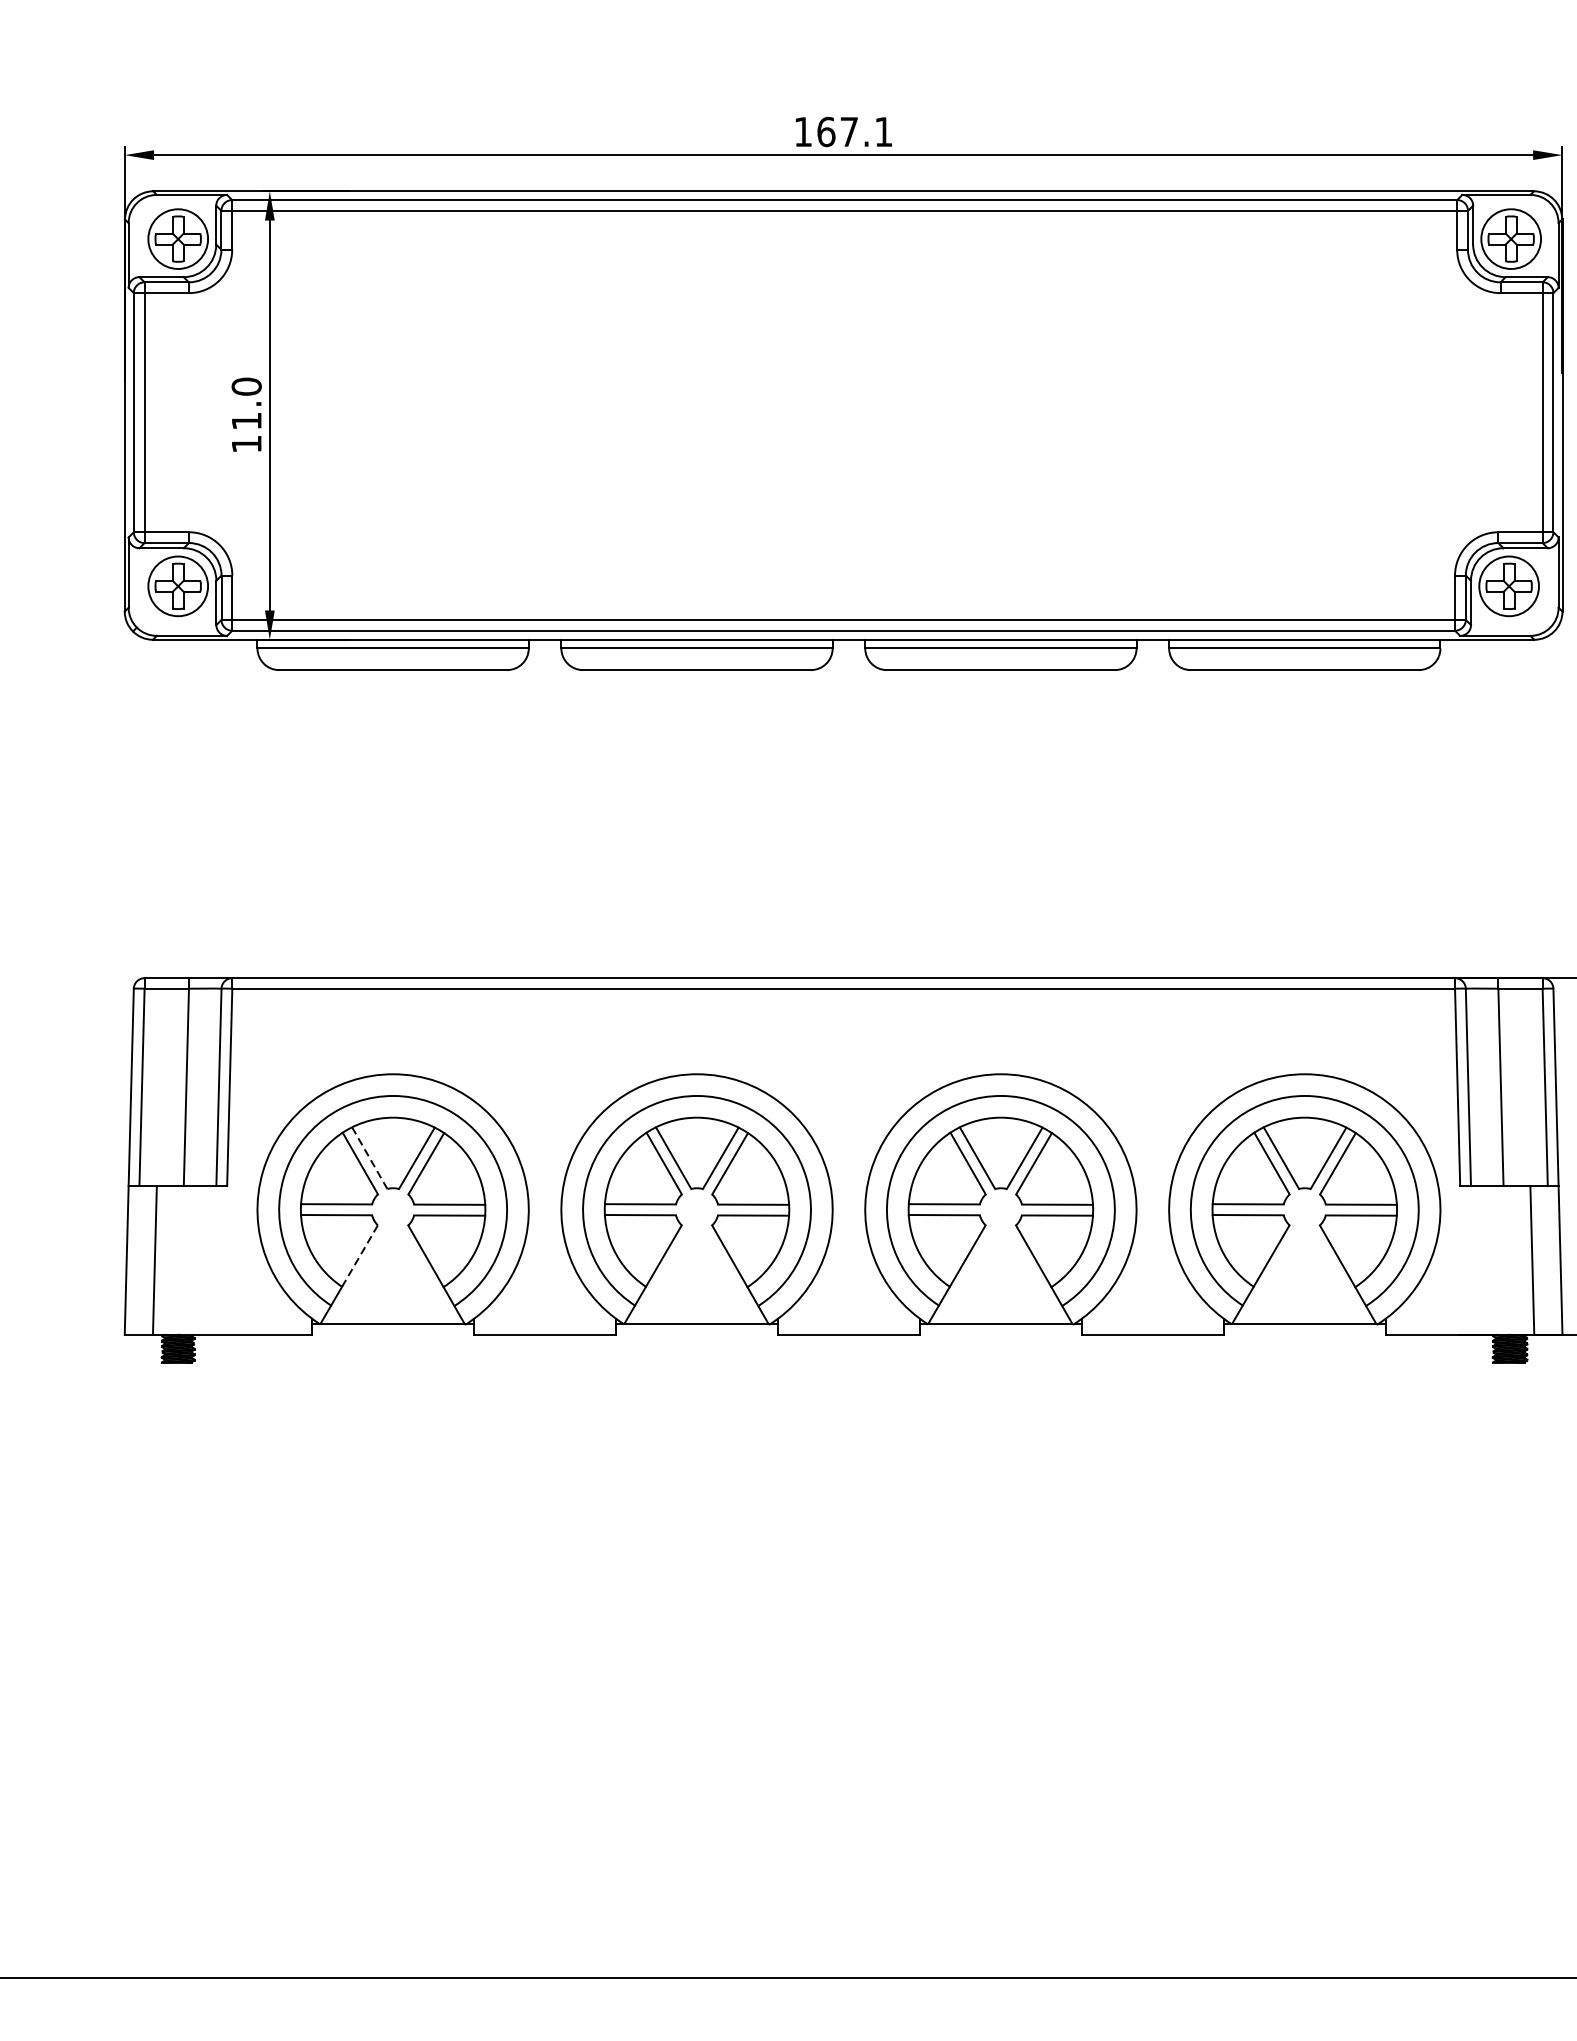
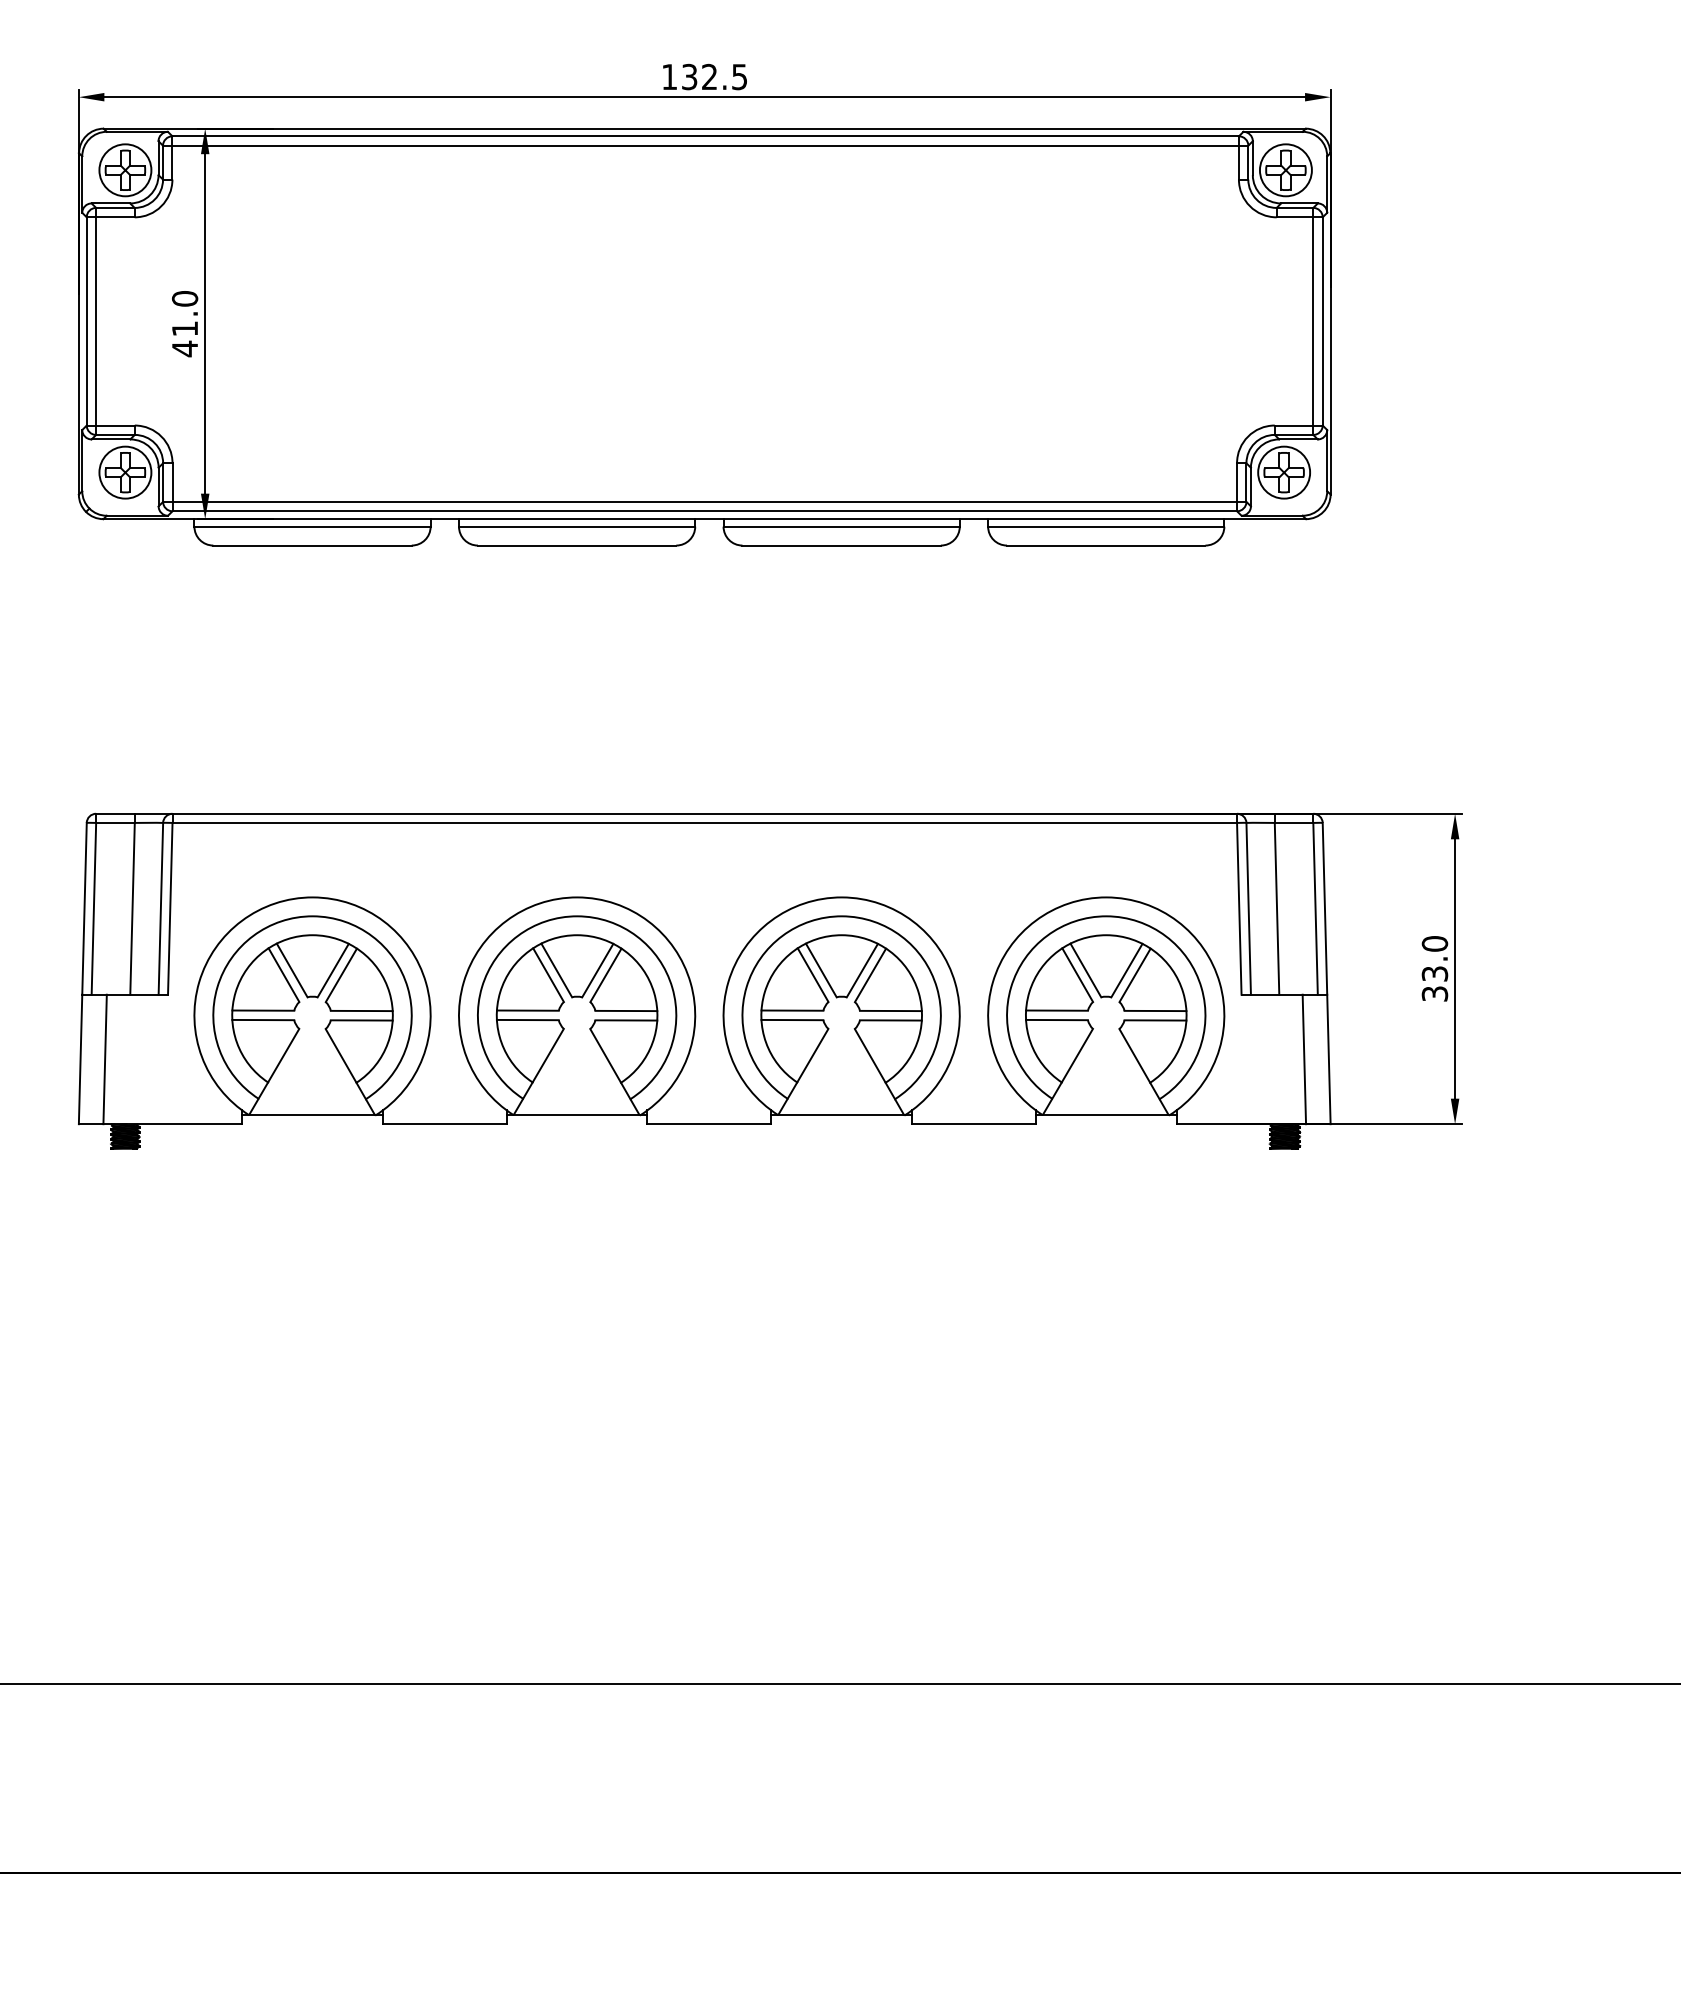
text: (854, 131) -> (714, 76), 167.1 -> 132.5
text: (246, 443) -> (184, 348), 11.0 -> 41.0
line: (370, 1158) -> (292, 970), dashed -> solid
line: (359, 1255) -> (283, 1055), dashed -> solid

